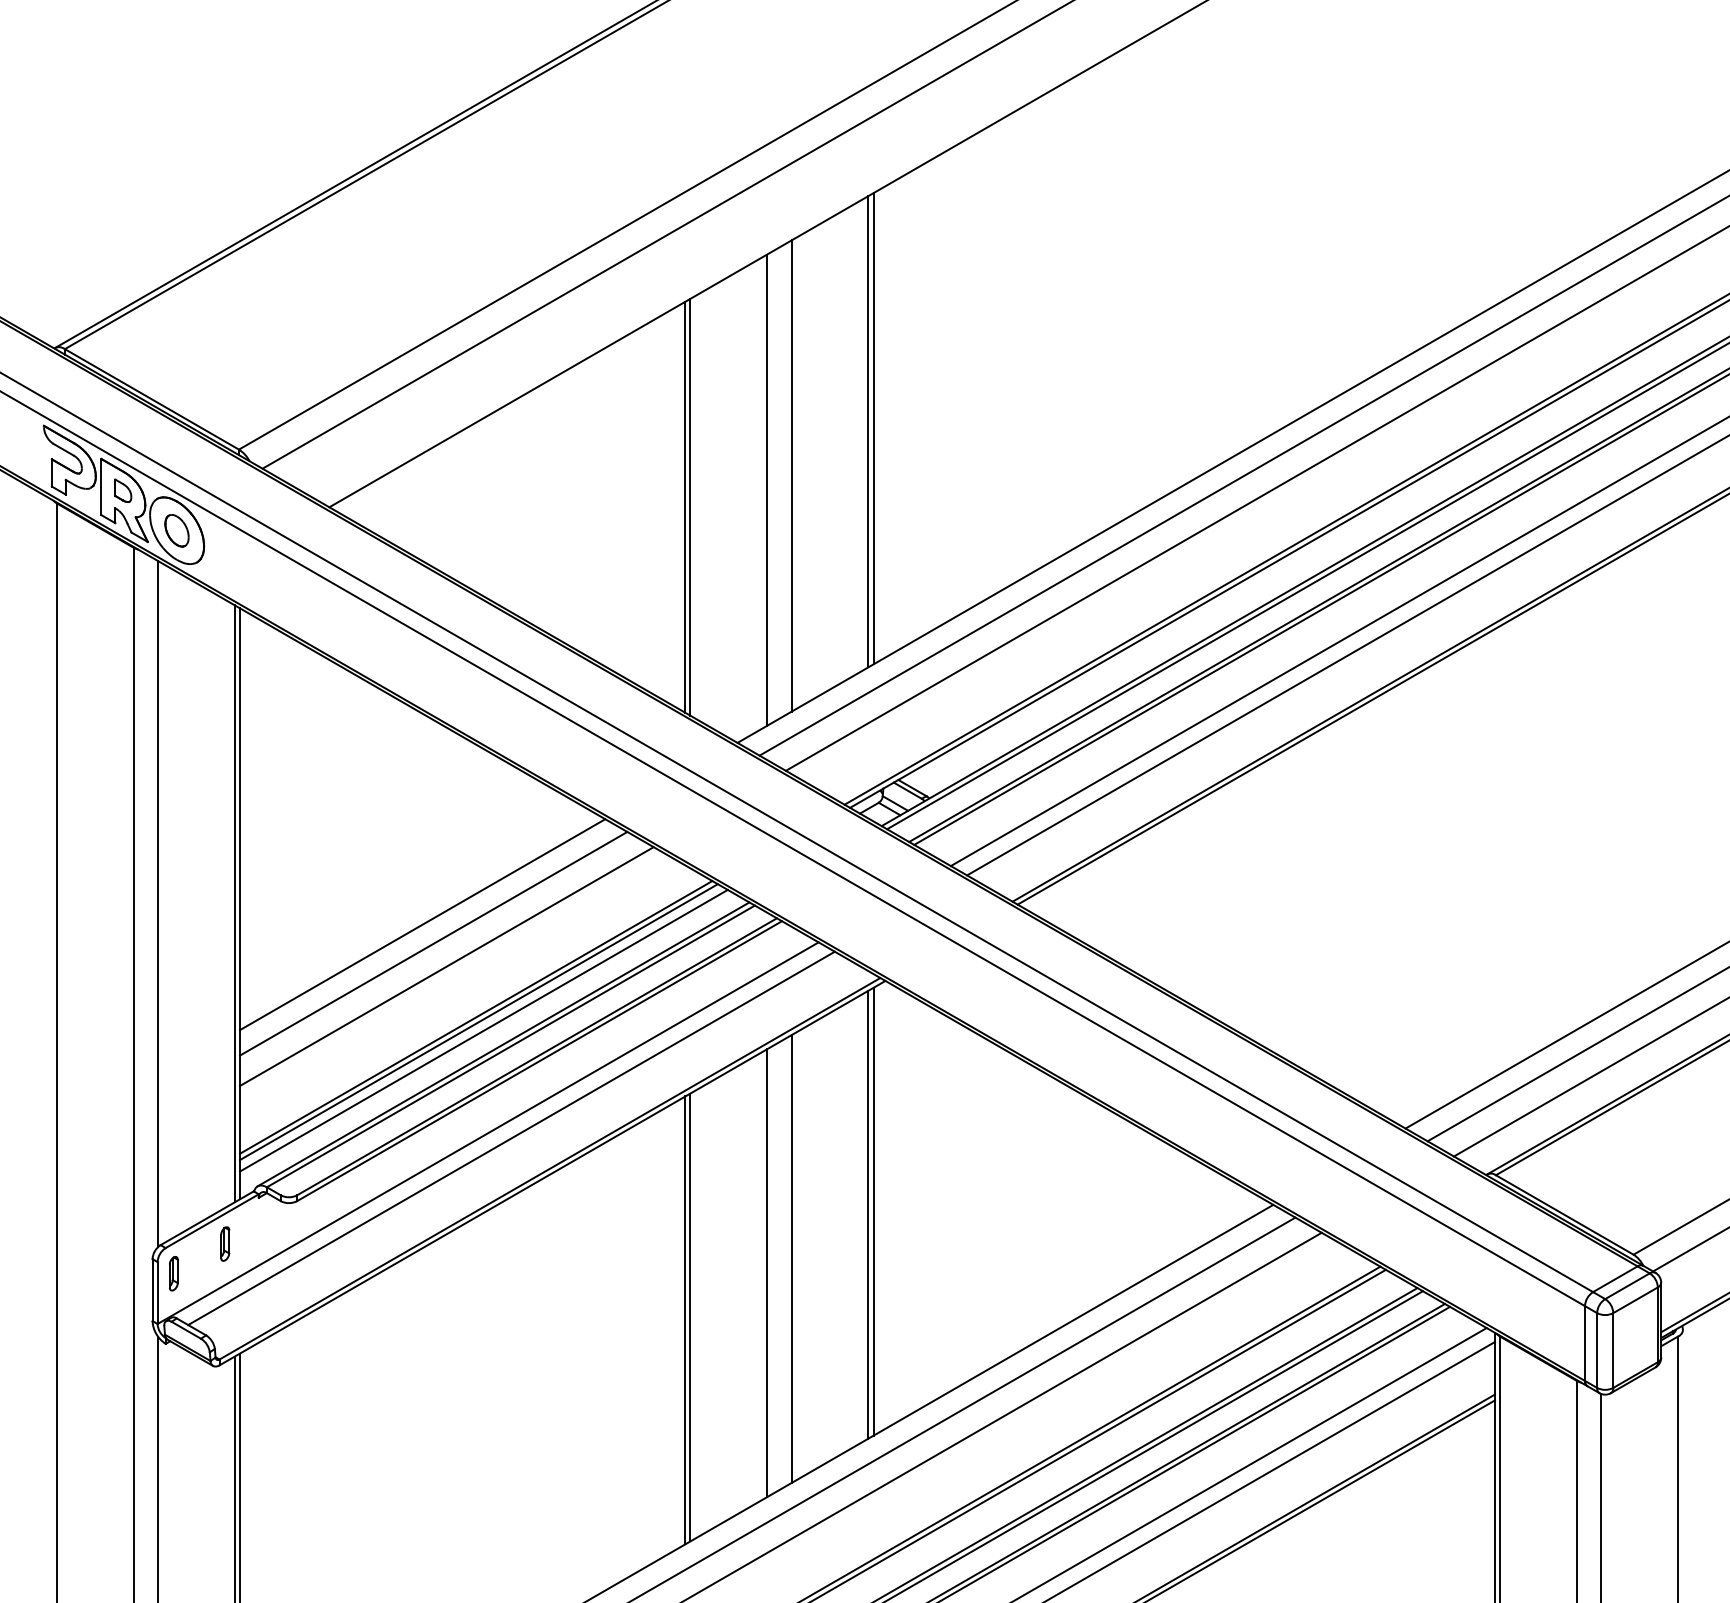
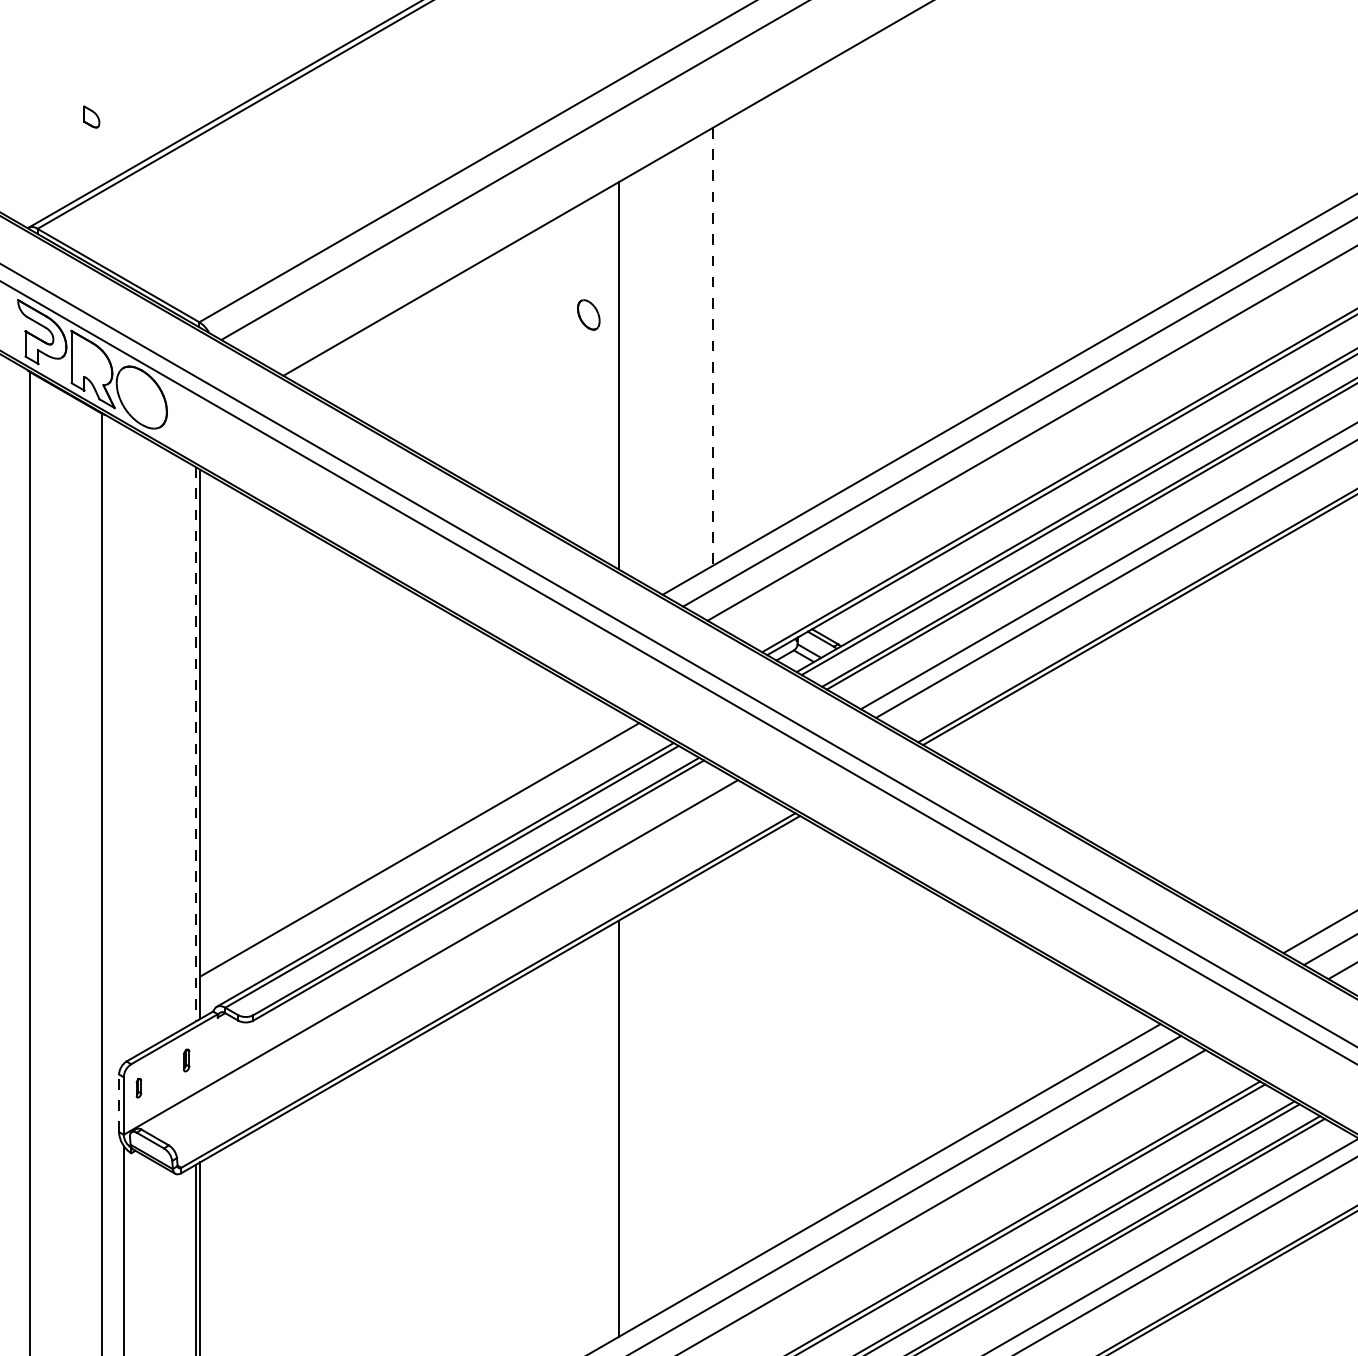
line: (873, 428) -> (789, 302), removed
line: (868, 431) -> (784, 305), removed
line: (791, 476) -> (712, 347), solid -> dashed
line: (767, 489) -> (690, 359), removed
part: (123, 490) -> (92, 116), moved
line: (685, 506) -> (614, 375), removed
part: (176, 530) -> (588, 314), moved
line: (158, 904) -> (124, 744), removed
line: (234, 904) -> (195, 744), solid -> dashed
line: (422, 924) -> (369, 763), removed
line: (433, 943) -> (380, 781), removed
line: (446, 966) -> (392, 802), removed
line: (478, 1022) -> (421, 854), removed
line: (483, 1030) -> (426, 862), removed
line: (511, 1138) -> (452, 962), removed
line: (873, 1211) -> (789, 1030), removed
line: (868, 1214) -> (784, 1033), removed
part: (225, 1243) -> (186, 1059), size x0.7
line: (791, 1259) -> (712, 1074), removed
part: (173, 1273) -> (138, 1087), size x0.6
line: (767, 1273) -> (690, 1087), removed
line: (152, 1290) -> (119, 1103), solid -> dashed
line: (685, 1320) -> (614, 1131), removed

